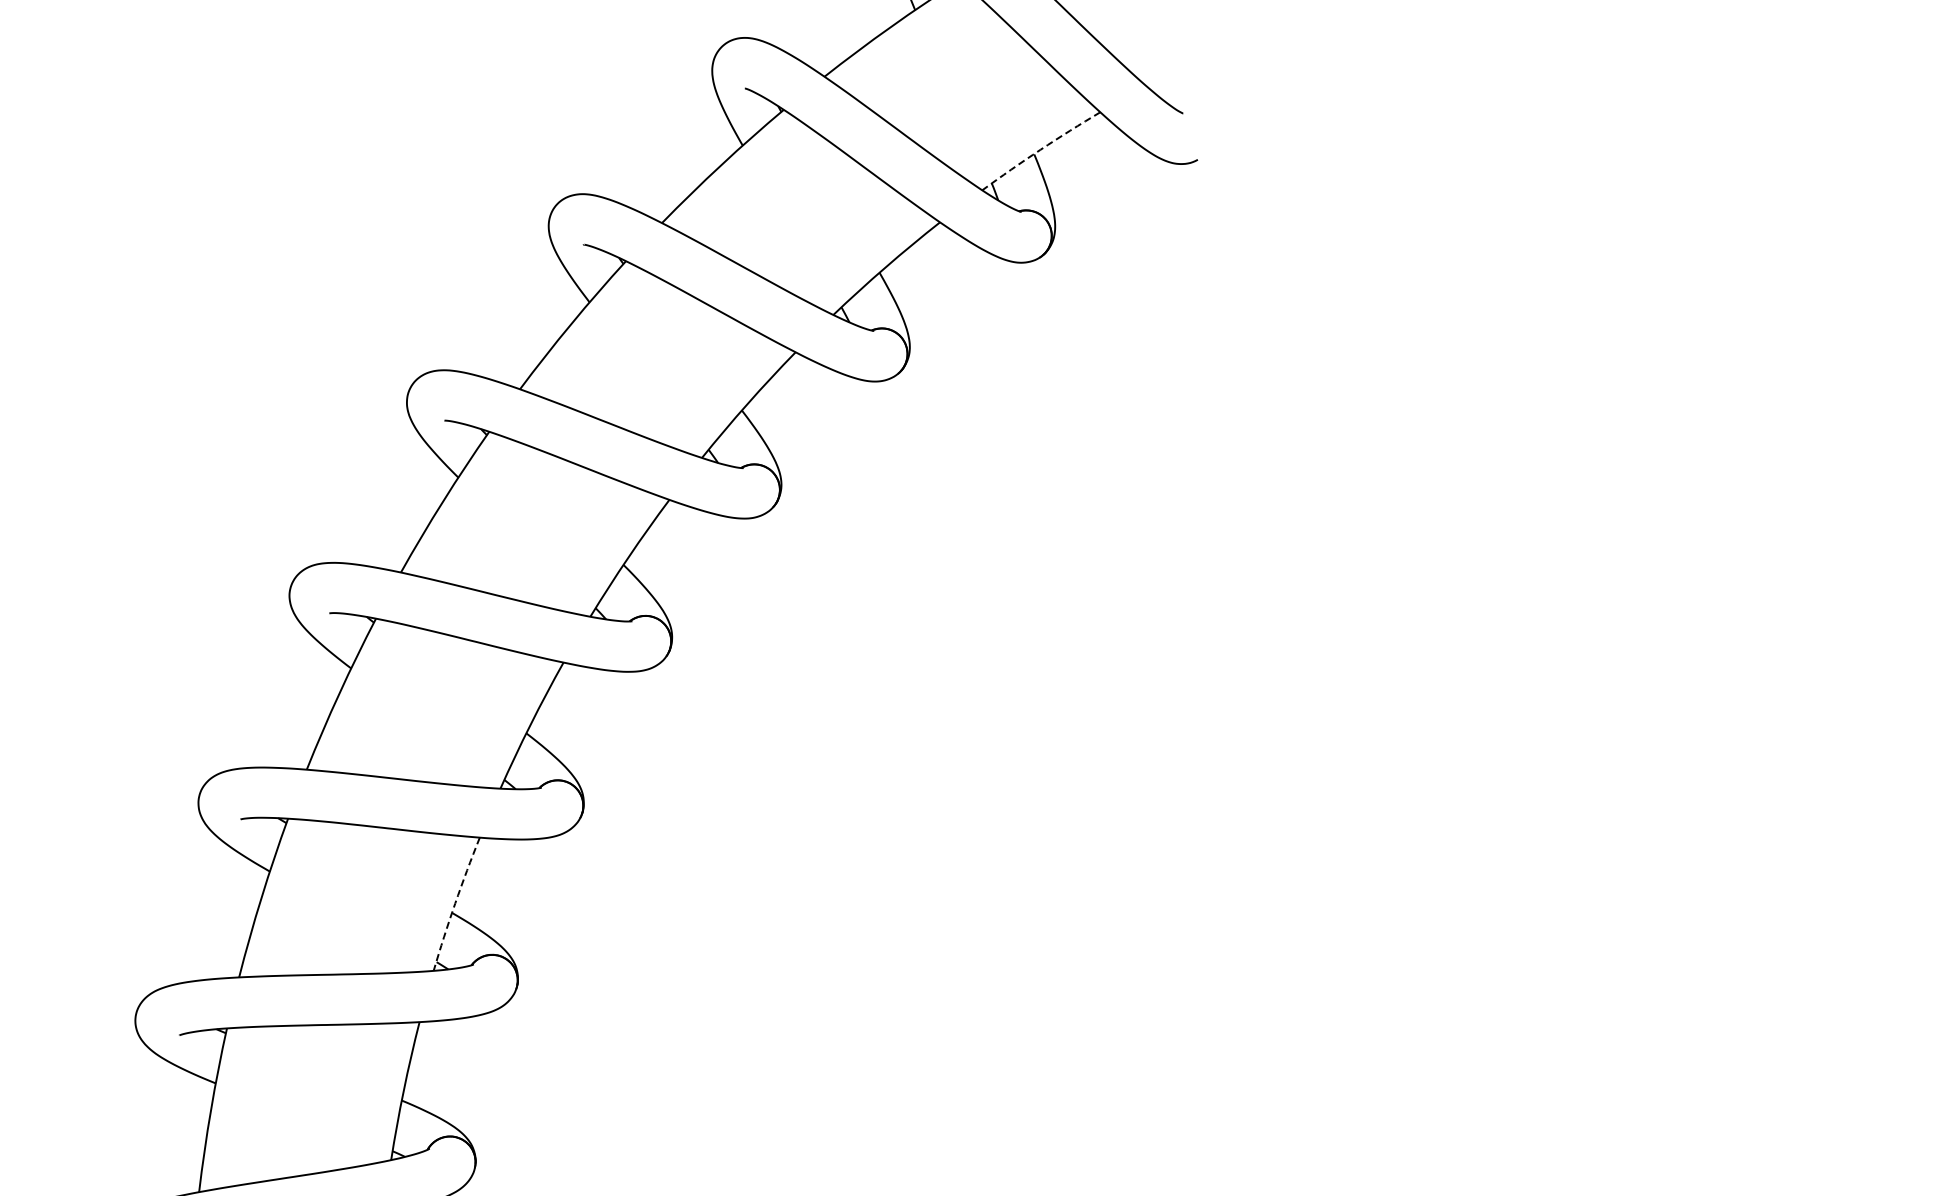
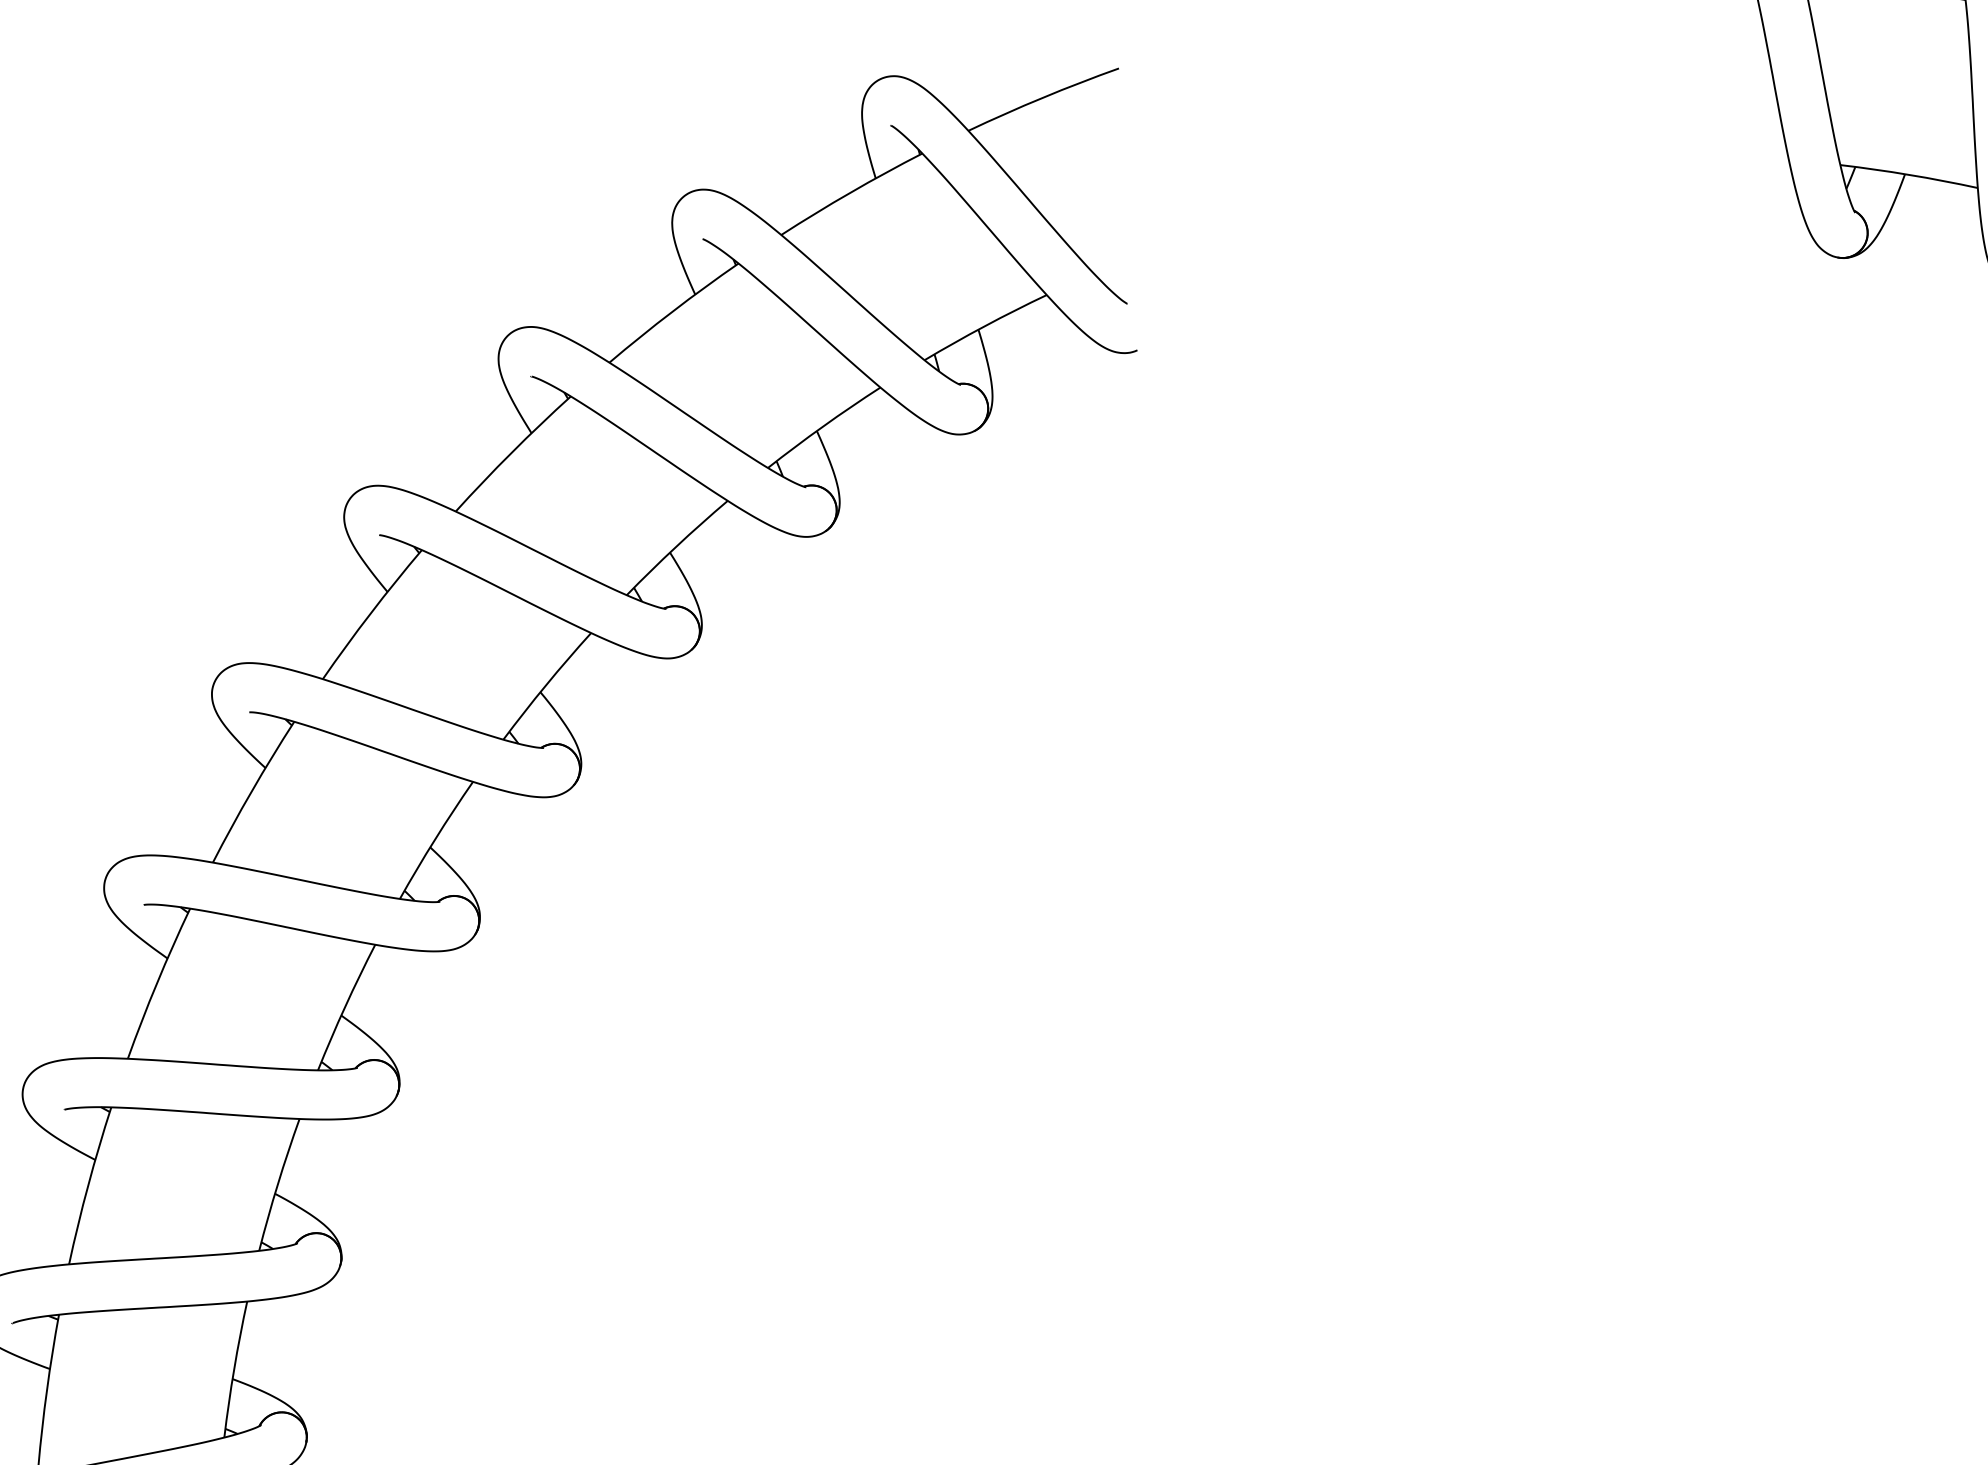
arc: (1039, 150) -> (984, 326), dashed -> solid
arc: (455, 903) -> (345, 1006), dashed -> solid

